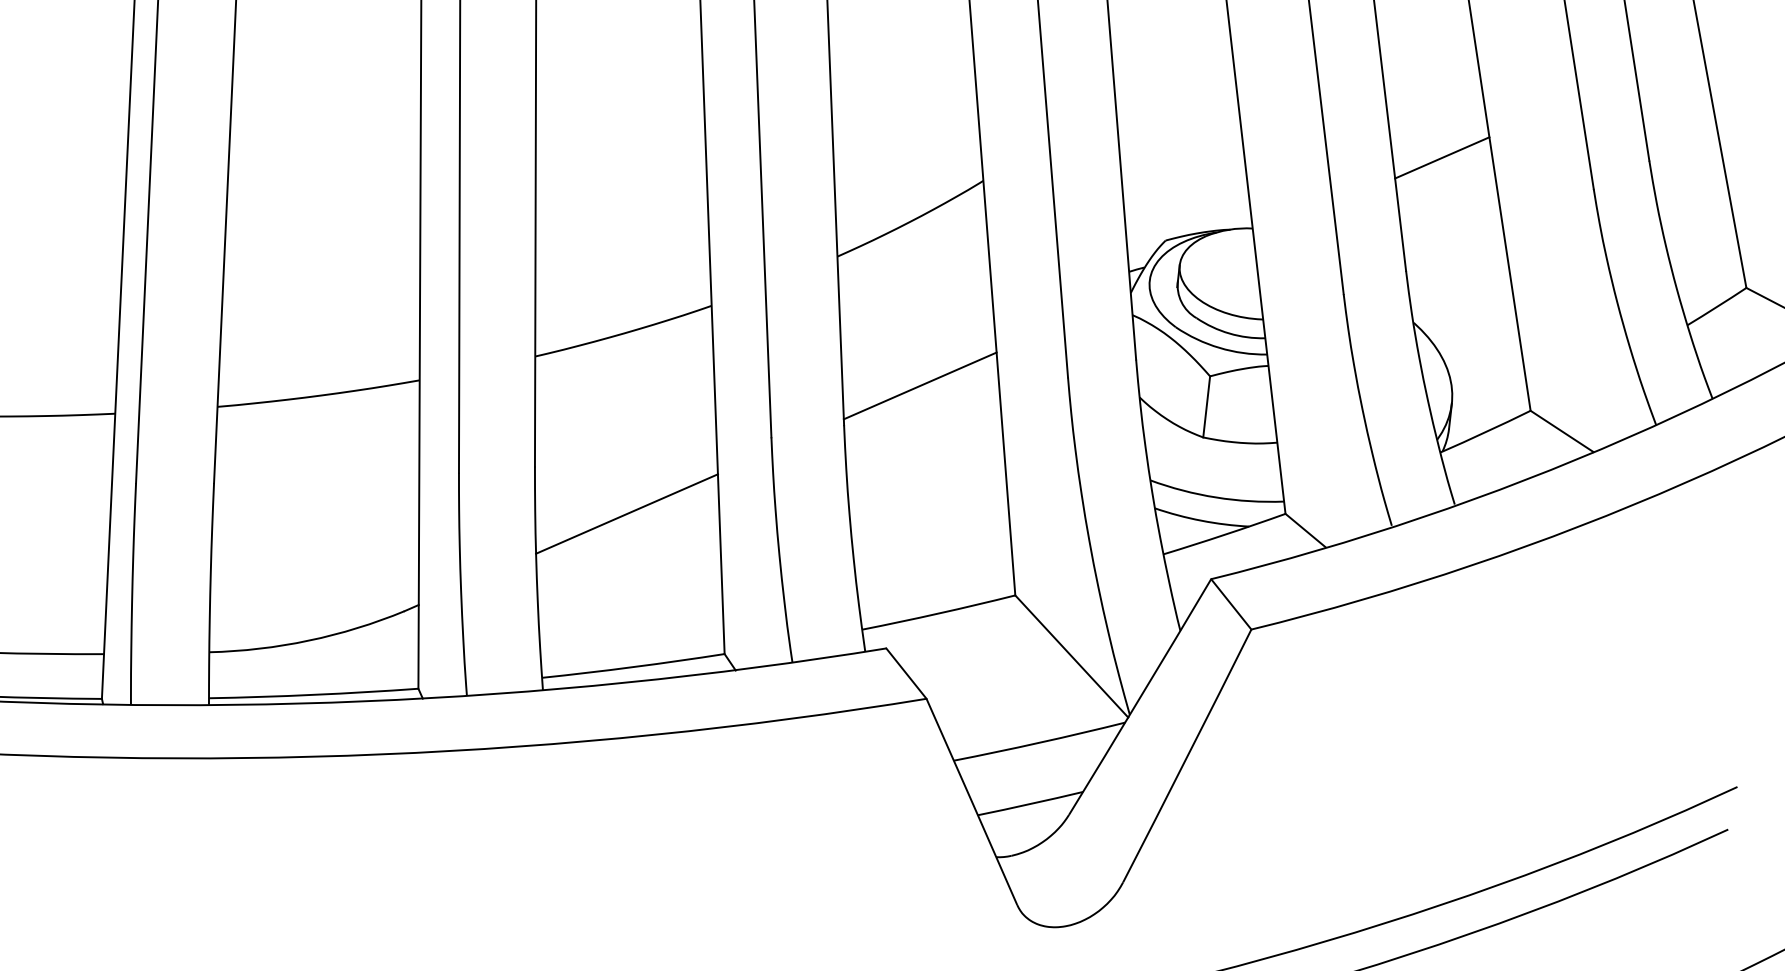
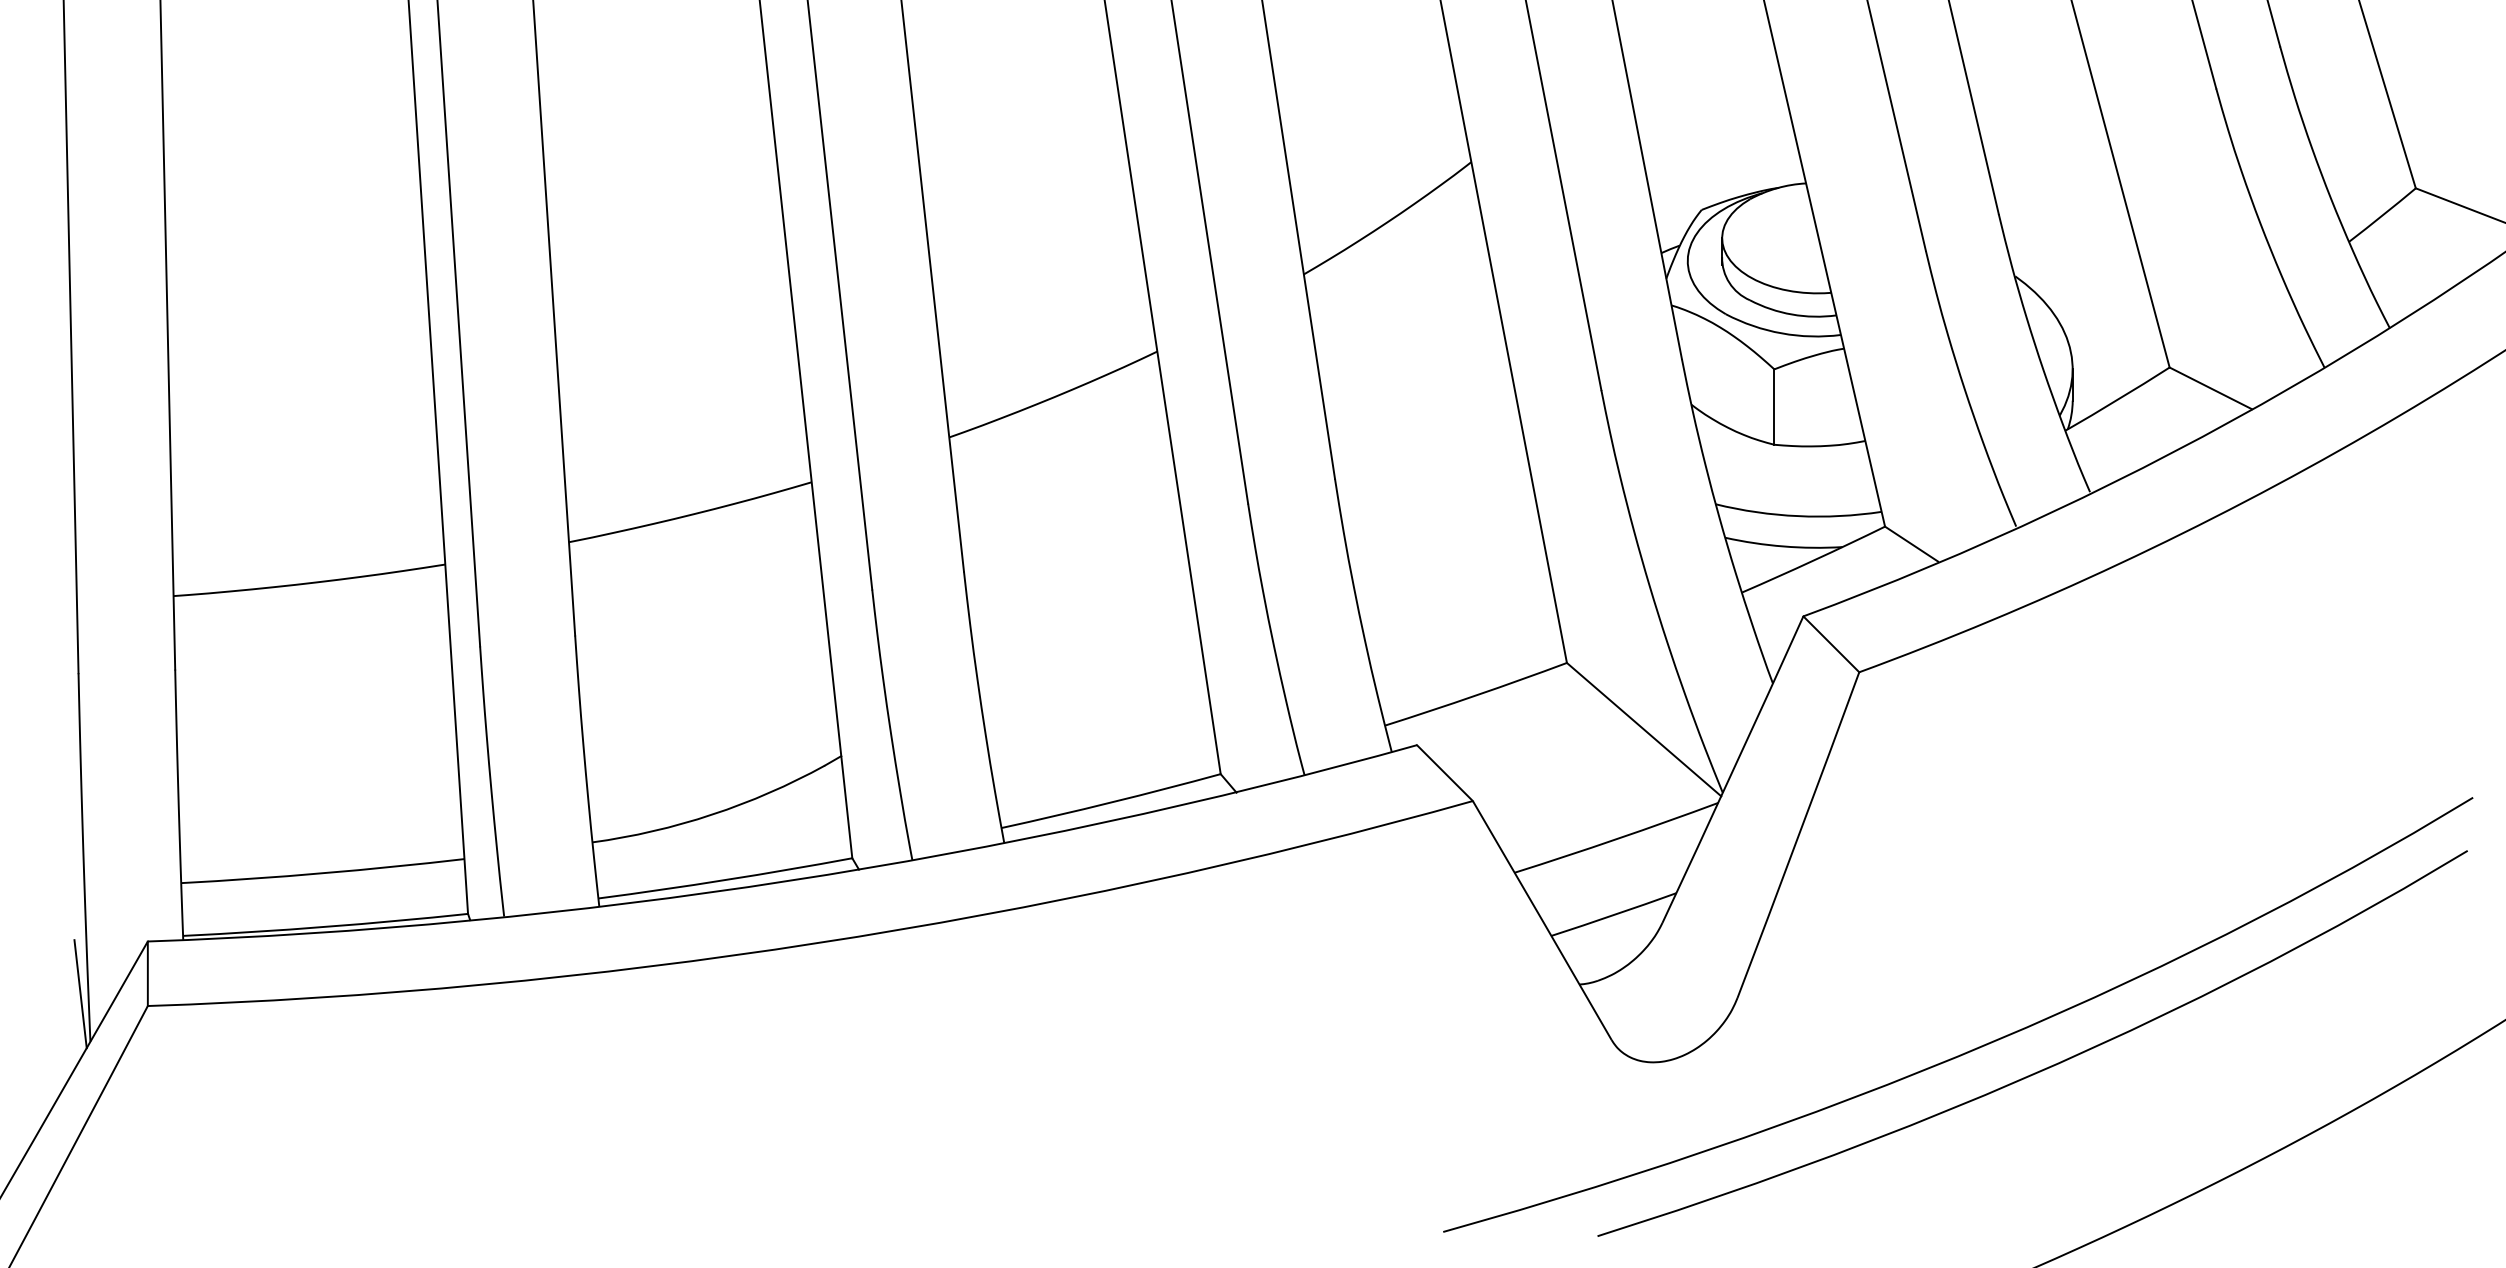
line: (1442, 157) -> (2027, 70), removed
line: (919, 385) -> (1421, 420), removed
line: (626, 513) -> (1082, 616), removed

